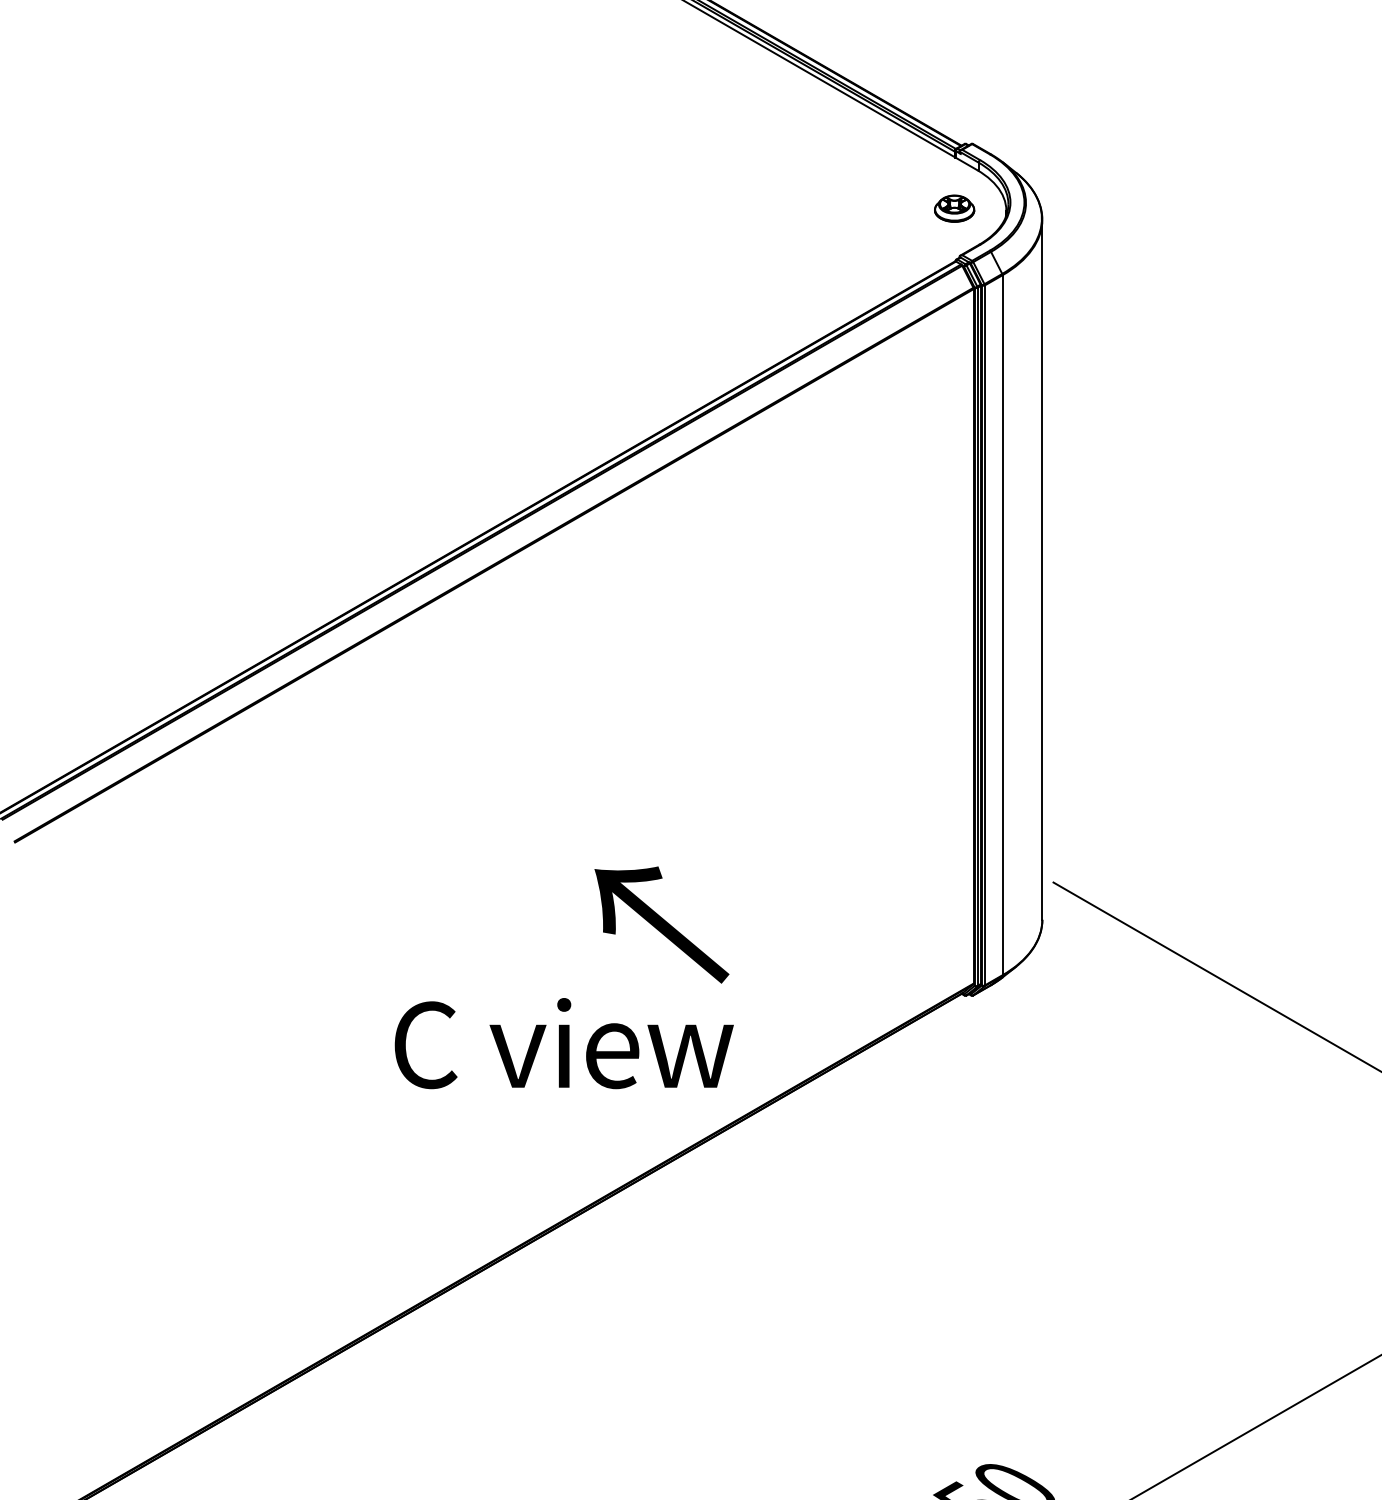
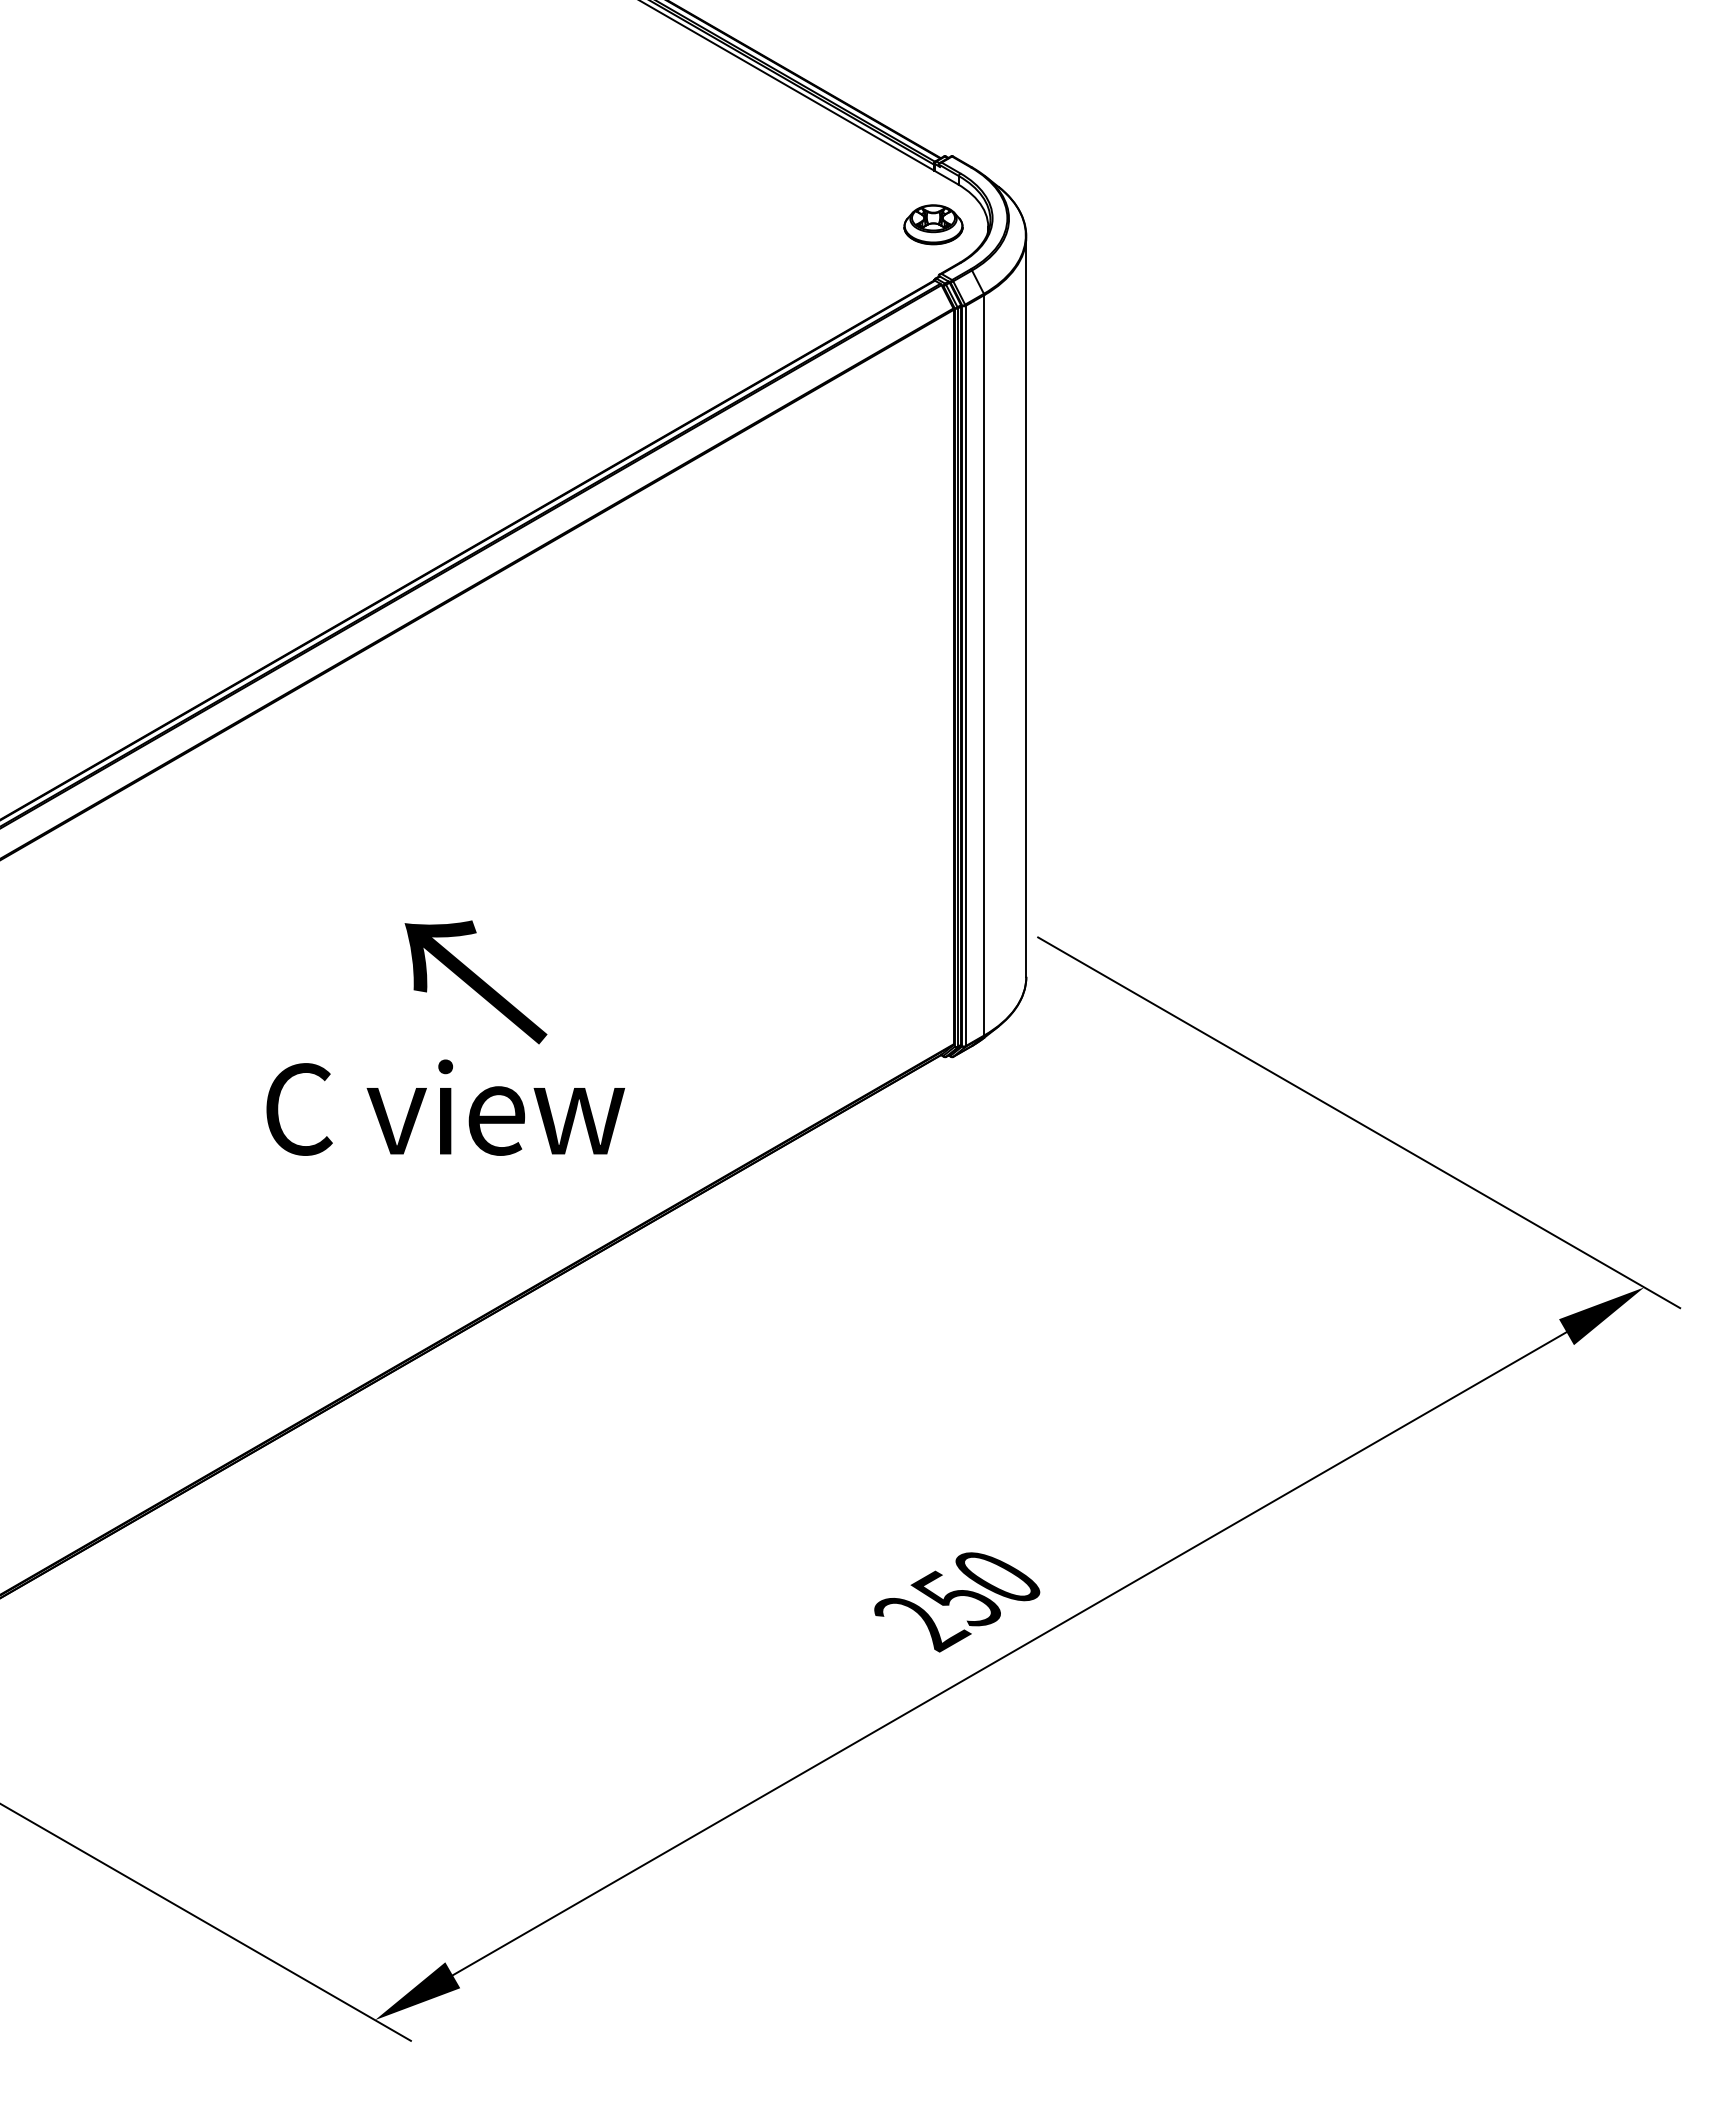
part: (954, 208) -> (933, 224), size x1.4
text: (661, 925) -> (475, 982), moved
text: (564, 1043) -> (445, 1107), moved

